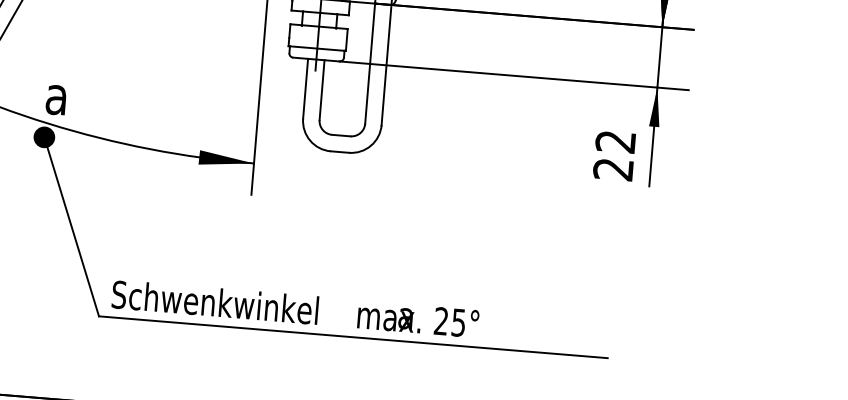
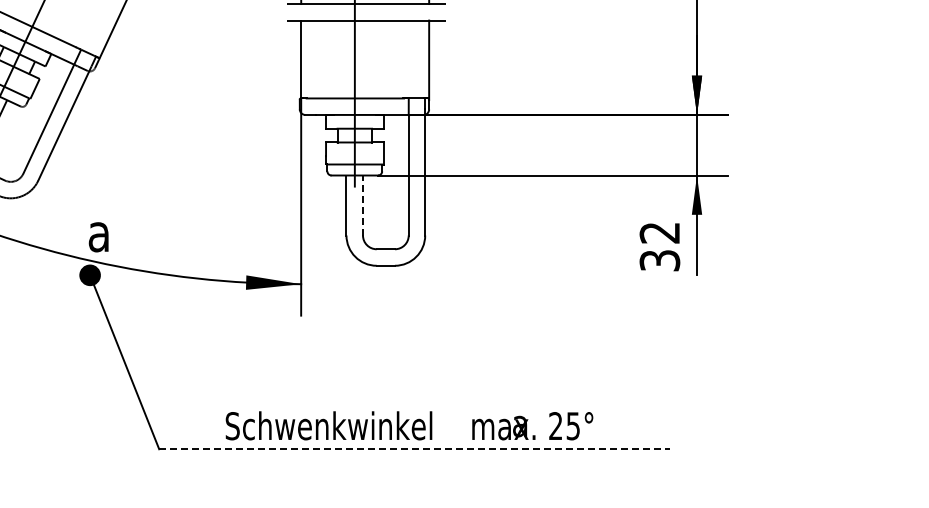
line: (322, 90) -> (363, 205), solid -> dashed
text: (613, 169) -> (659, 260), 22 -> 32
text: (295, 308) -> (409, 425), moved
line: (353, 337) -> (414, 449), solid -> dashed

